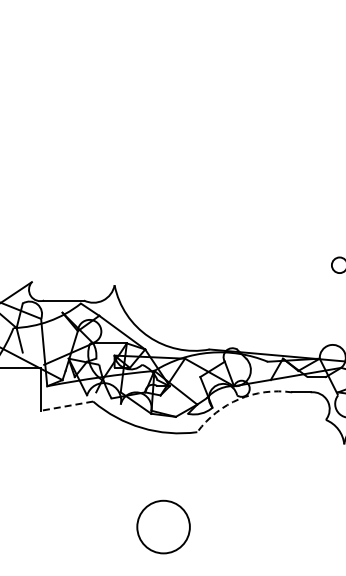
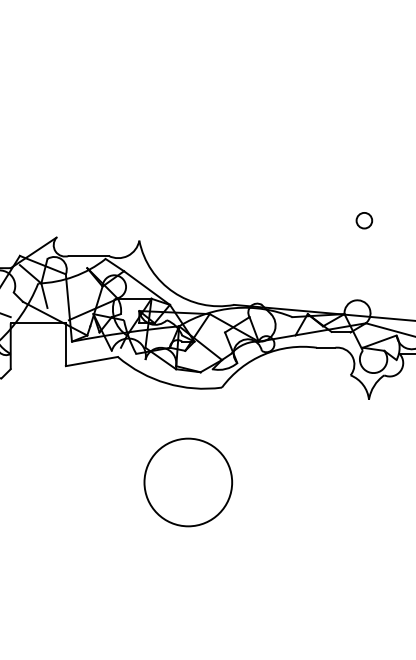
arc: (238, 399) -> (263, 354), dashed -> solid
line: (66, 406) -> (91, 361), dashed -> solid
circle: (163, 527) -> (188, 482), size x1.67

